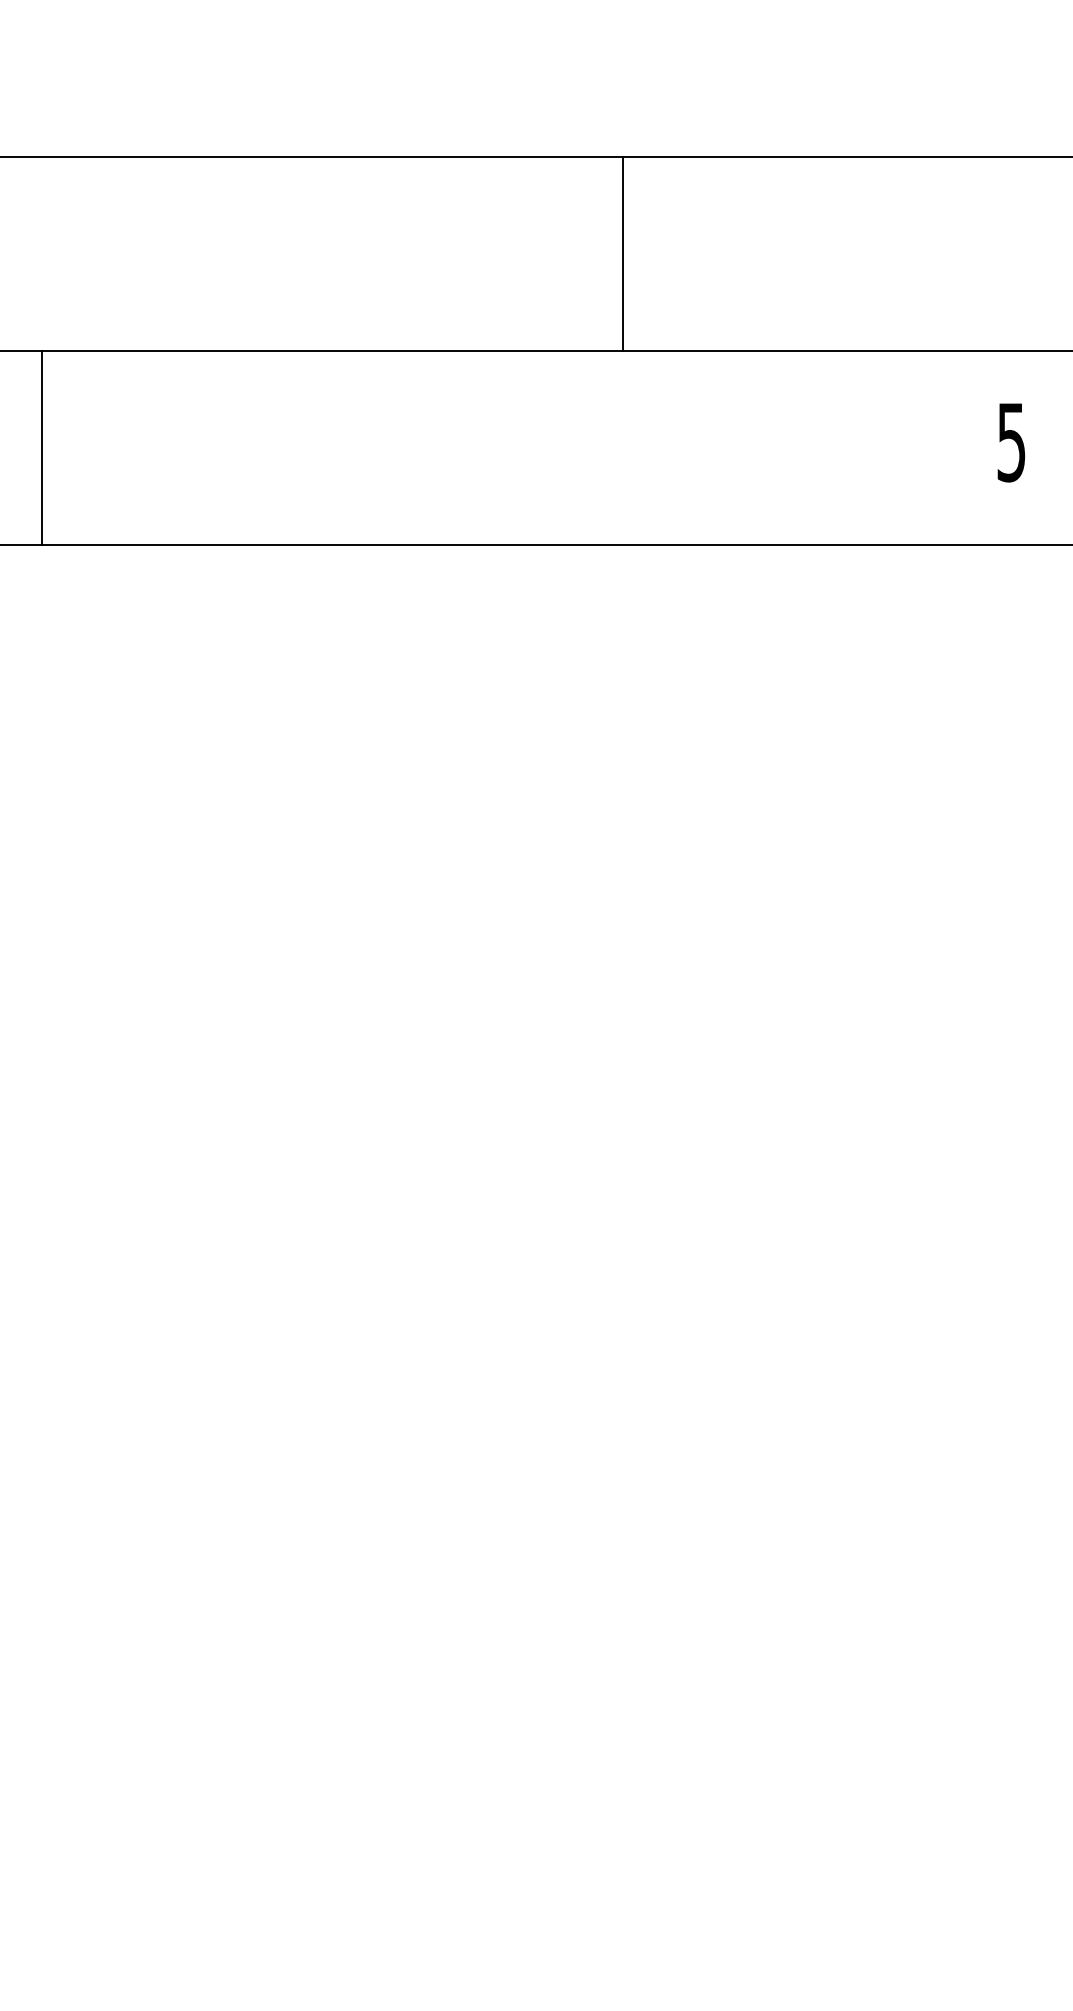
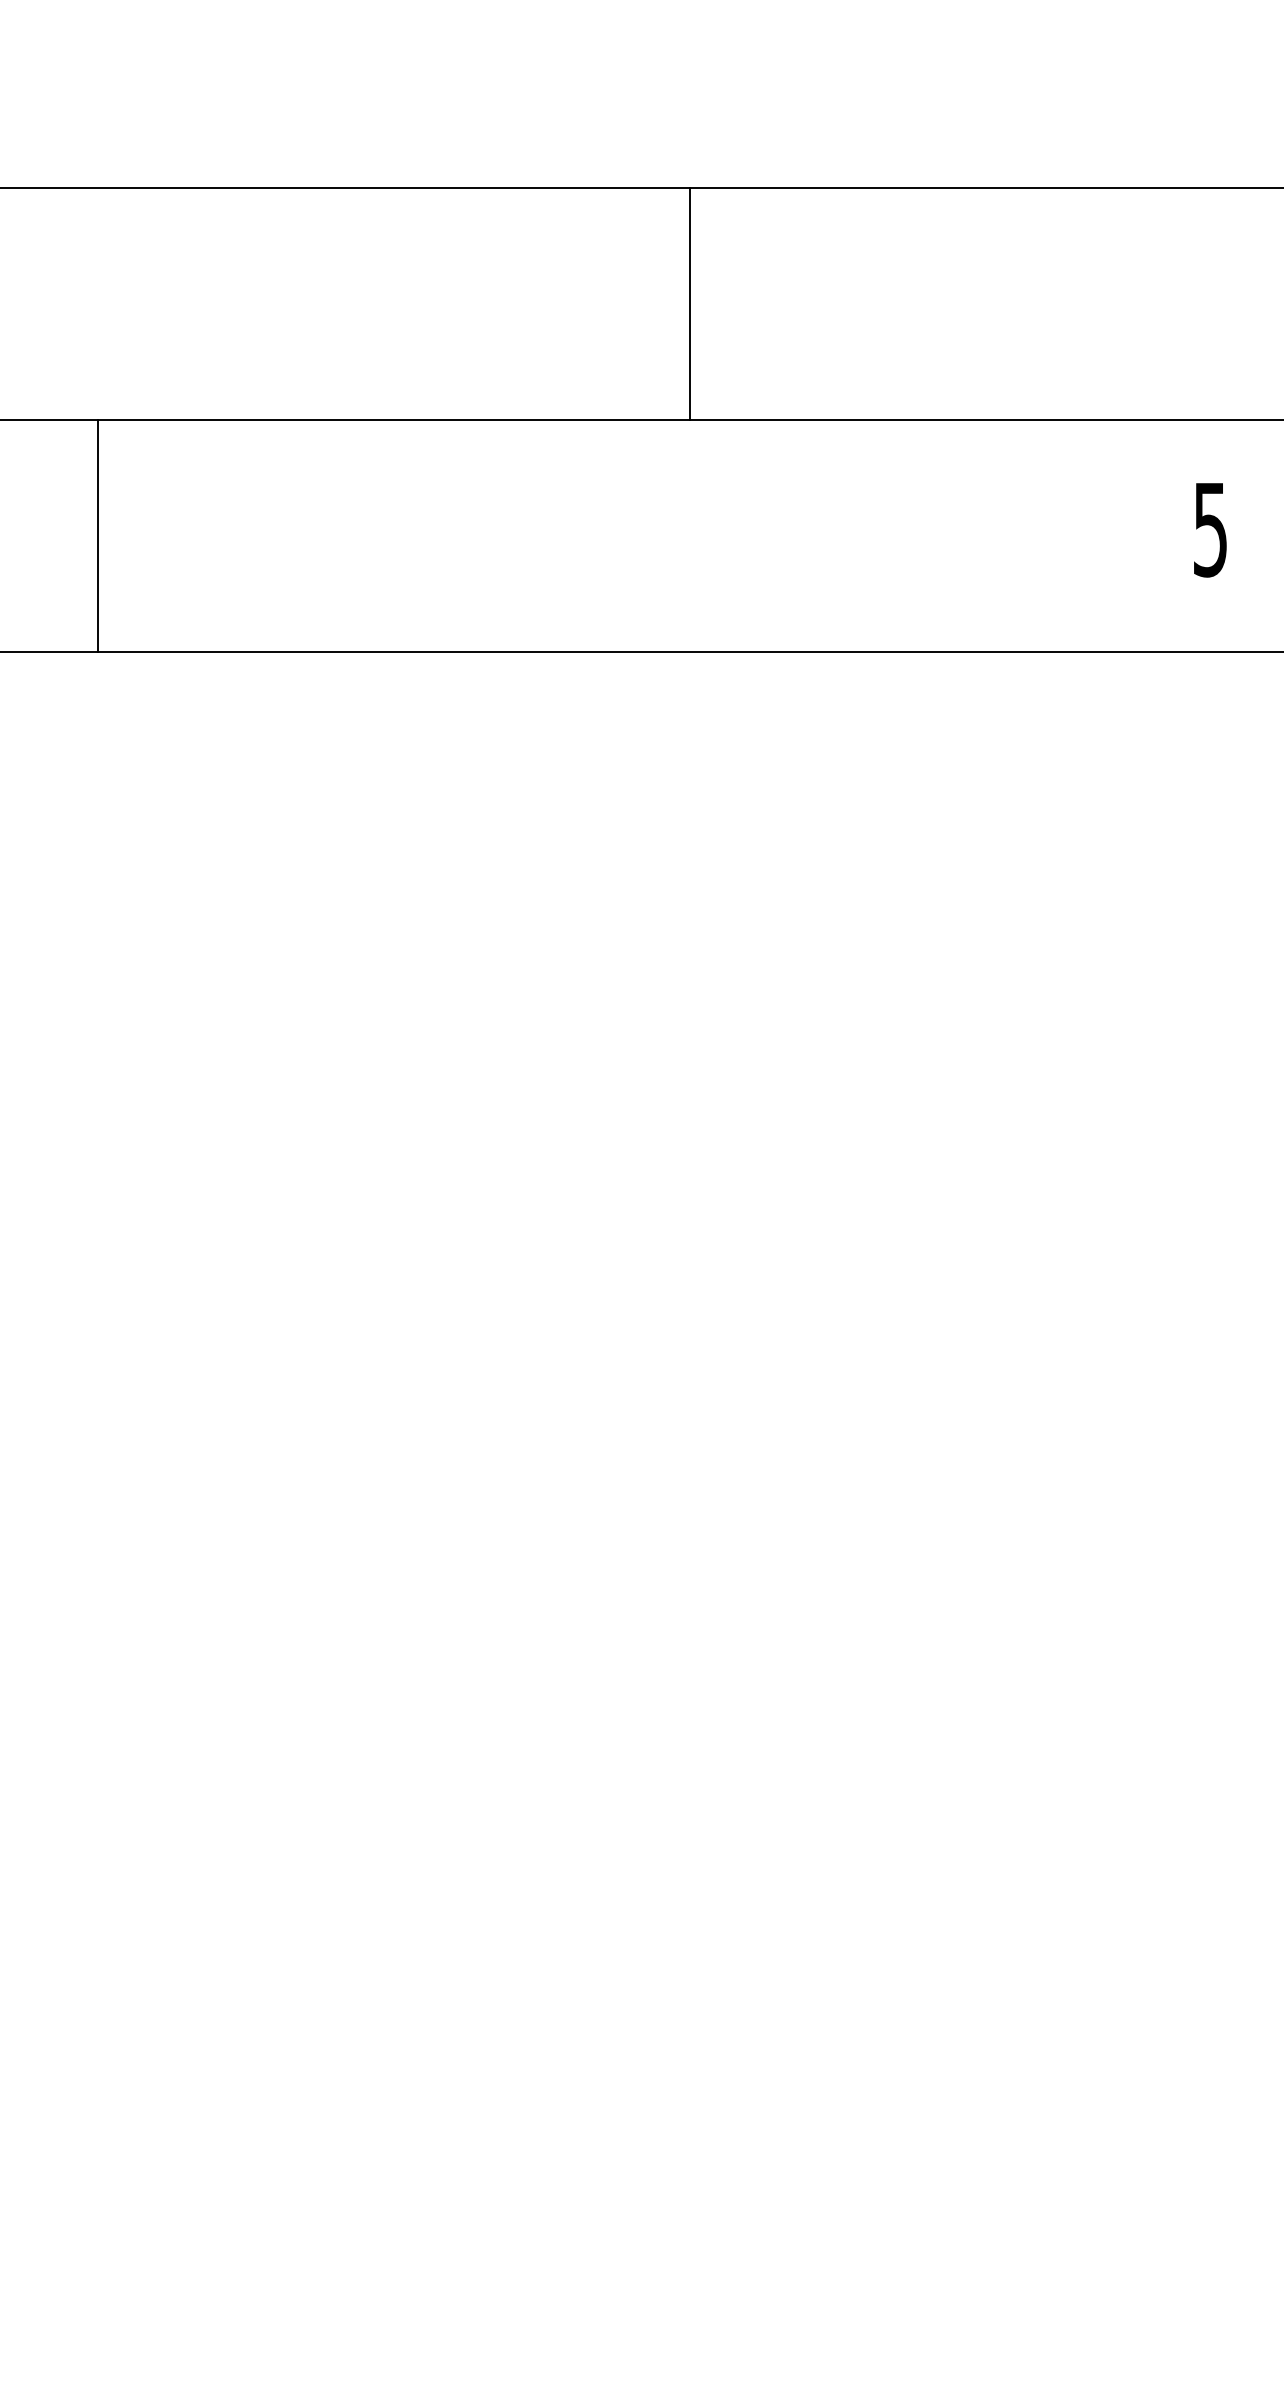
line: (622, 254) -> (690, 304), moved
line: (41, 447) -> (97, 535), moved

